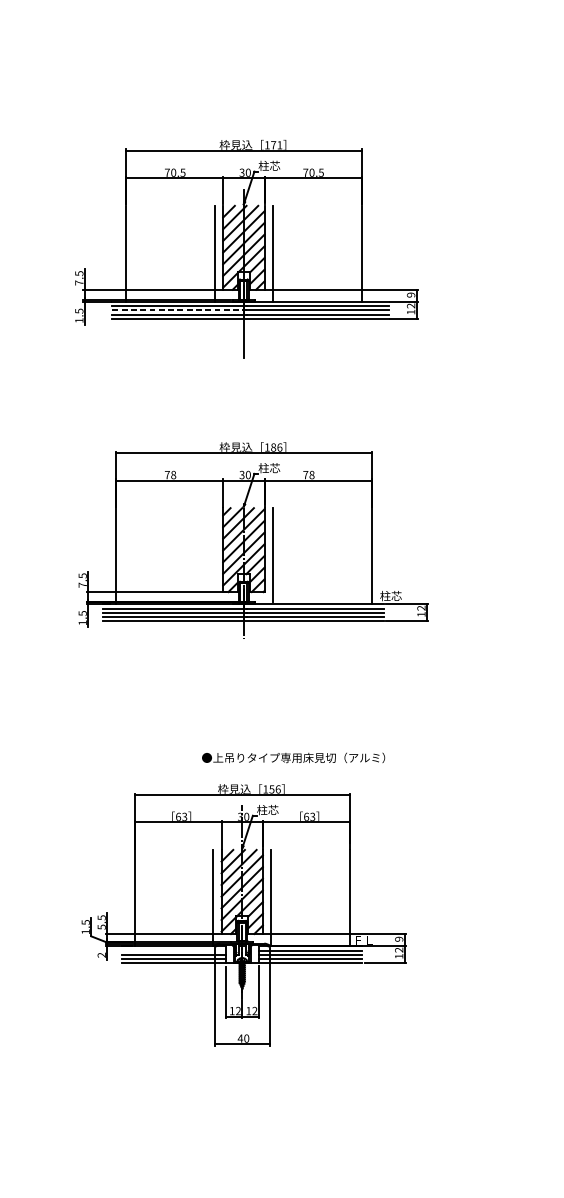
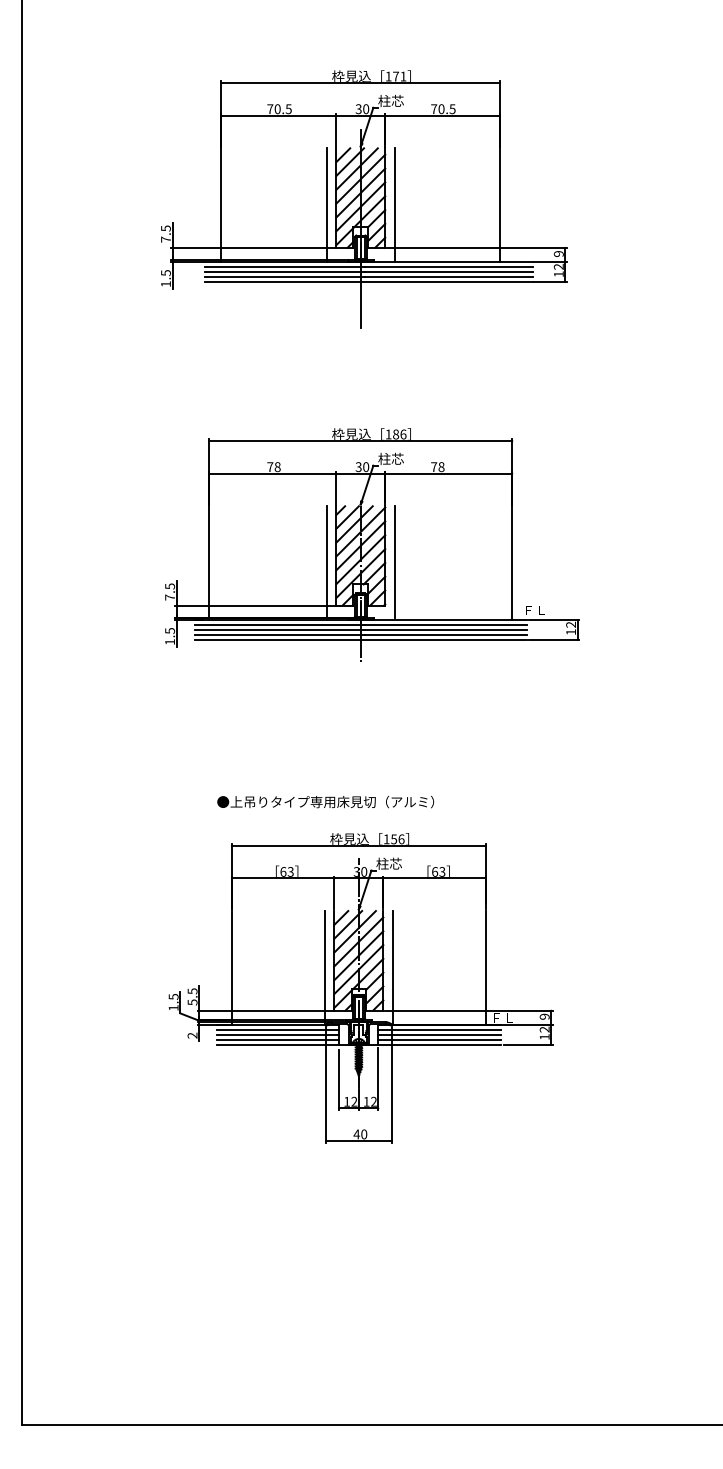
line: (180, 310) -> (285, 272), dashed -> solid
line: (214, 556) -> (326, 563), added
text: (390, 596) -> (534, 610), 柱芯 -> ＦＬ
text: (293, 758) -> (325, 802), moved
line: (174, 950) -> (278, 1030), added

